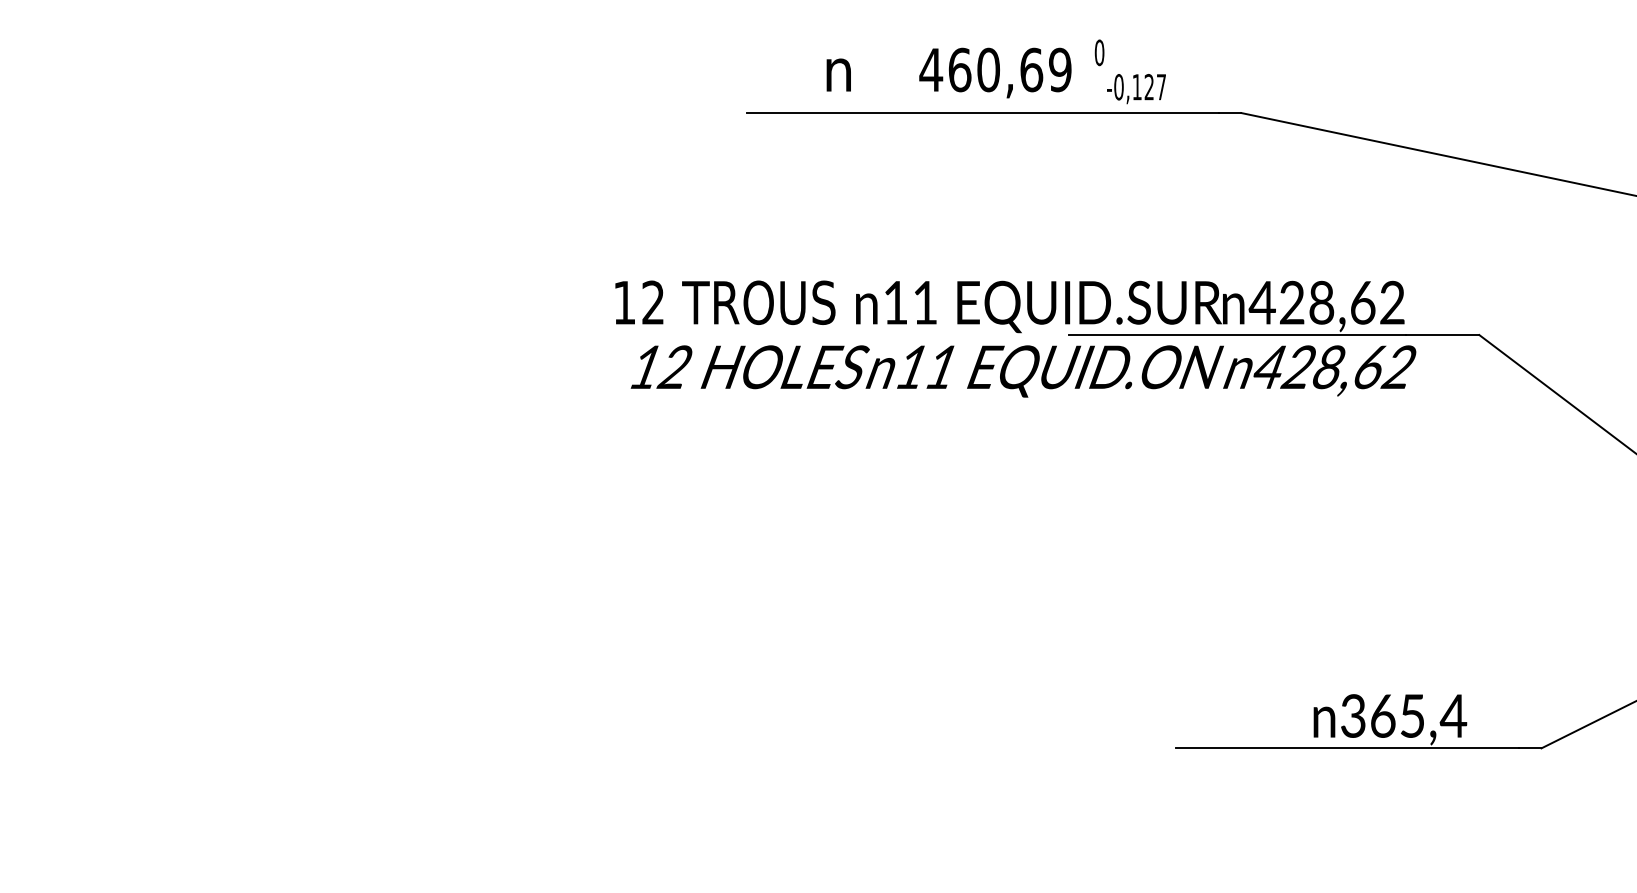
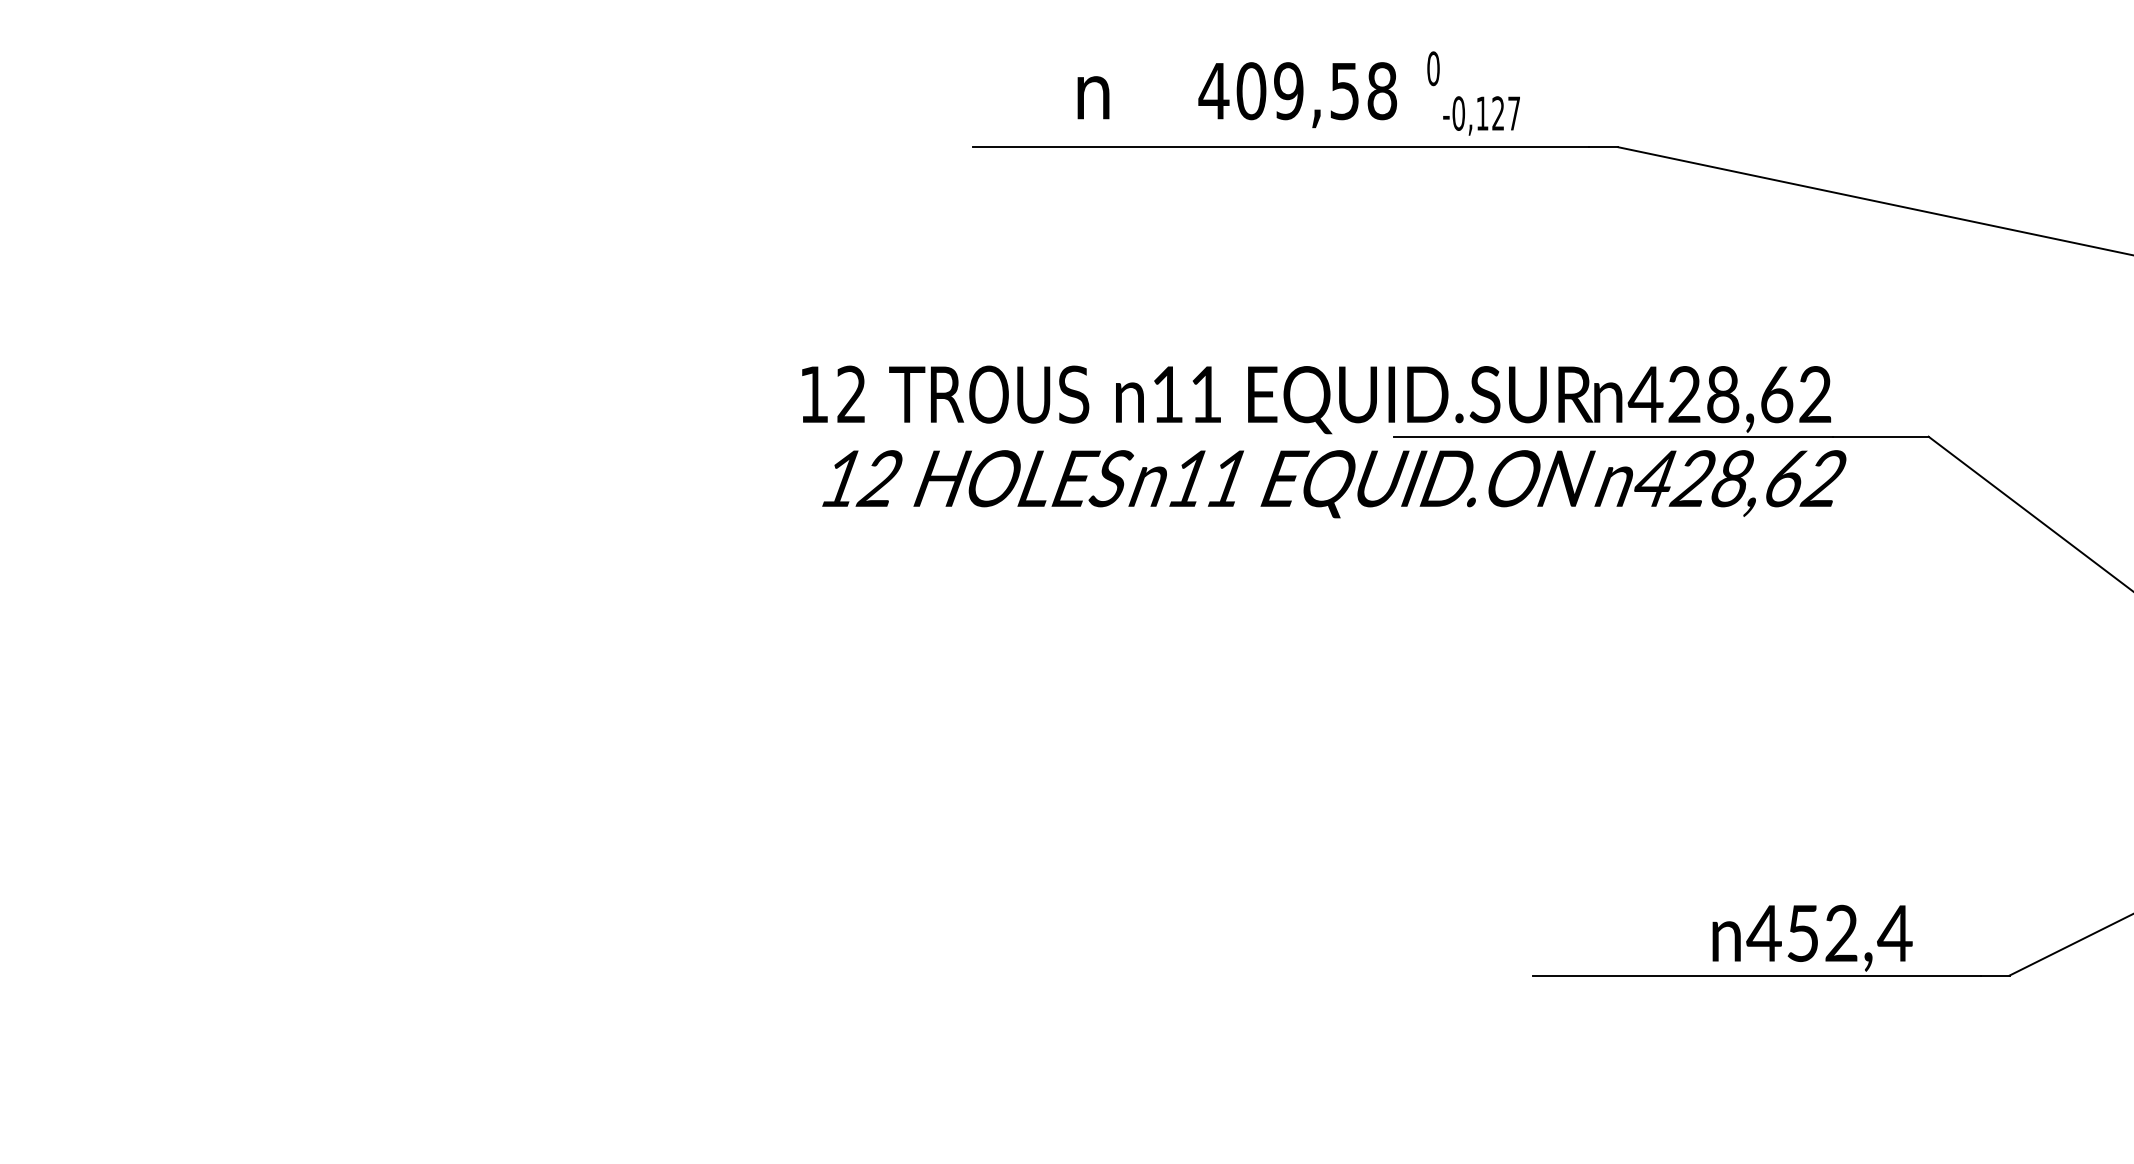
text: (1009, 69) -> (1316, 90), 460,69 -> 409,58
text: (1381, 715) -> (1801, 932), 365,4 -> 452,4

